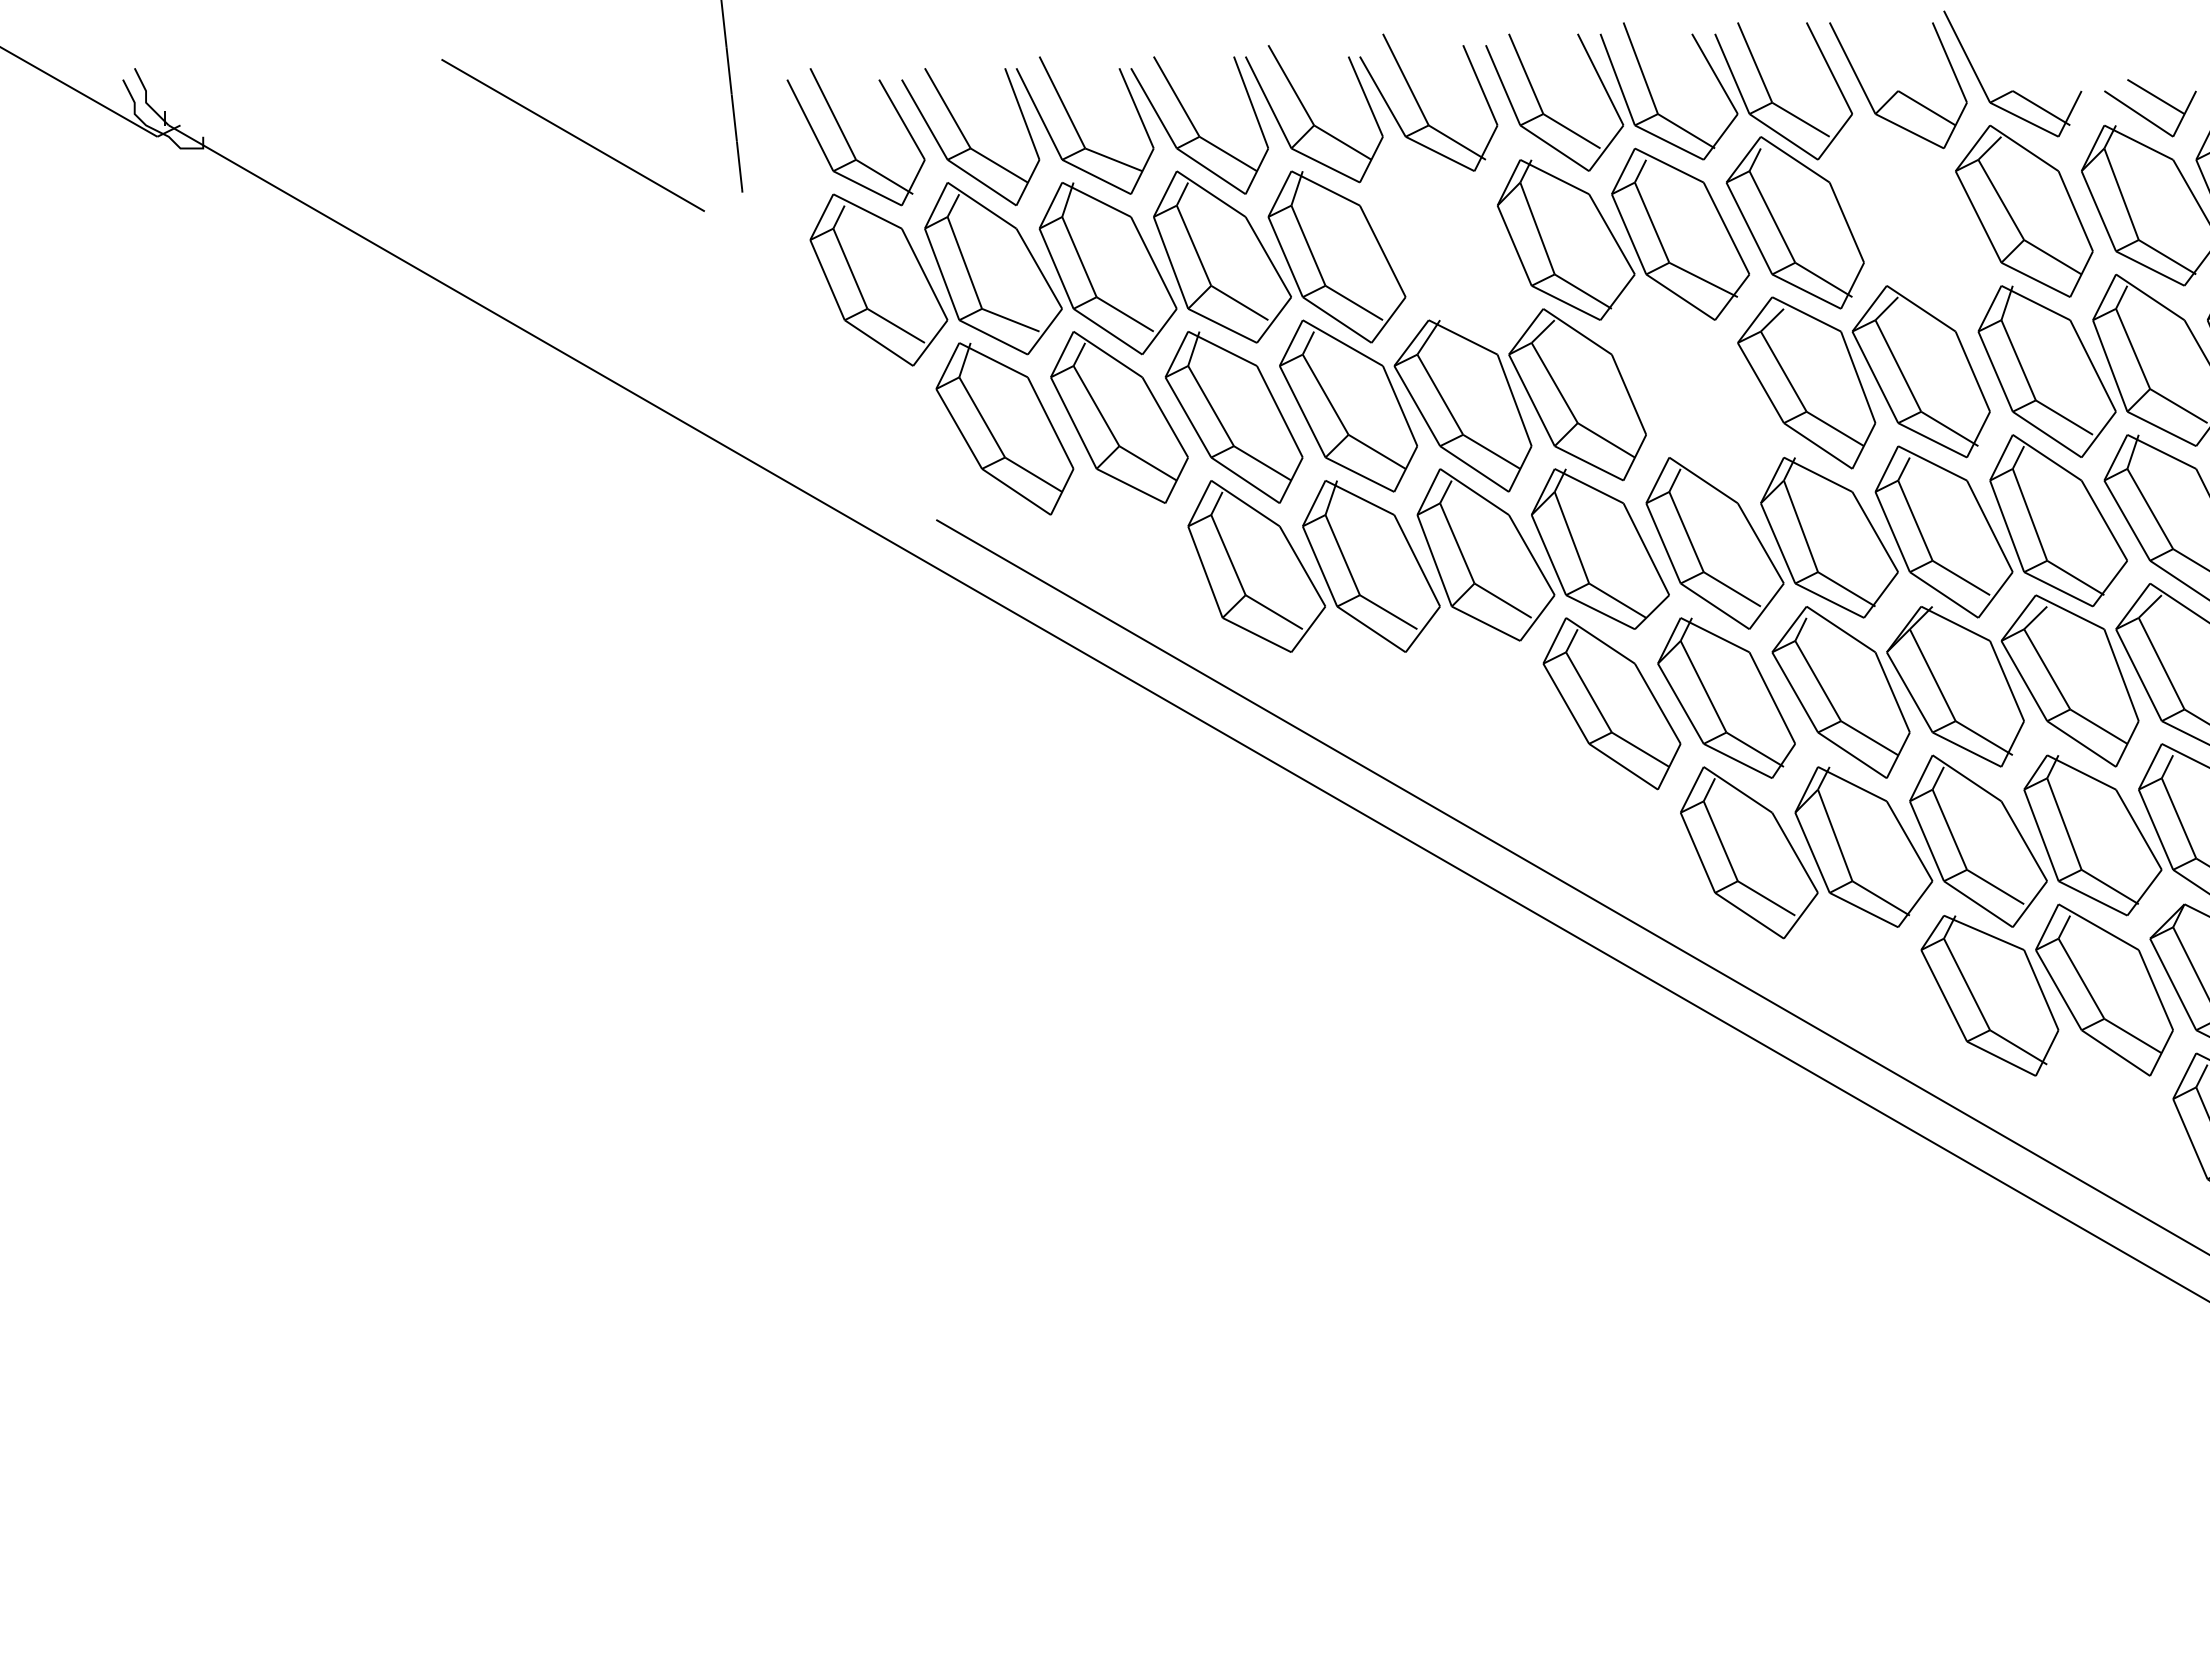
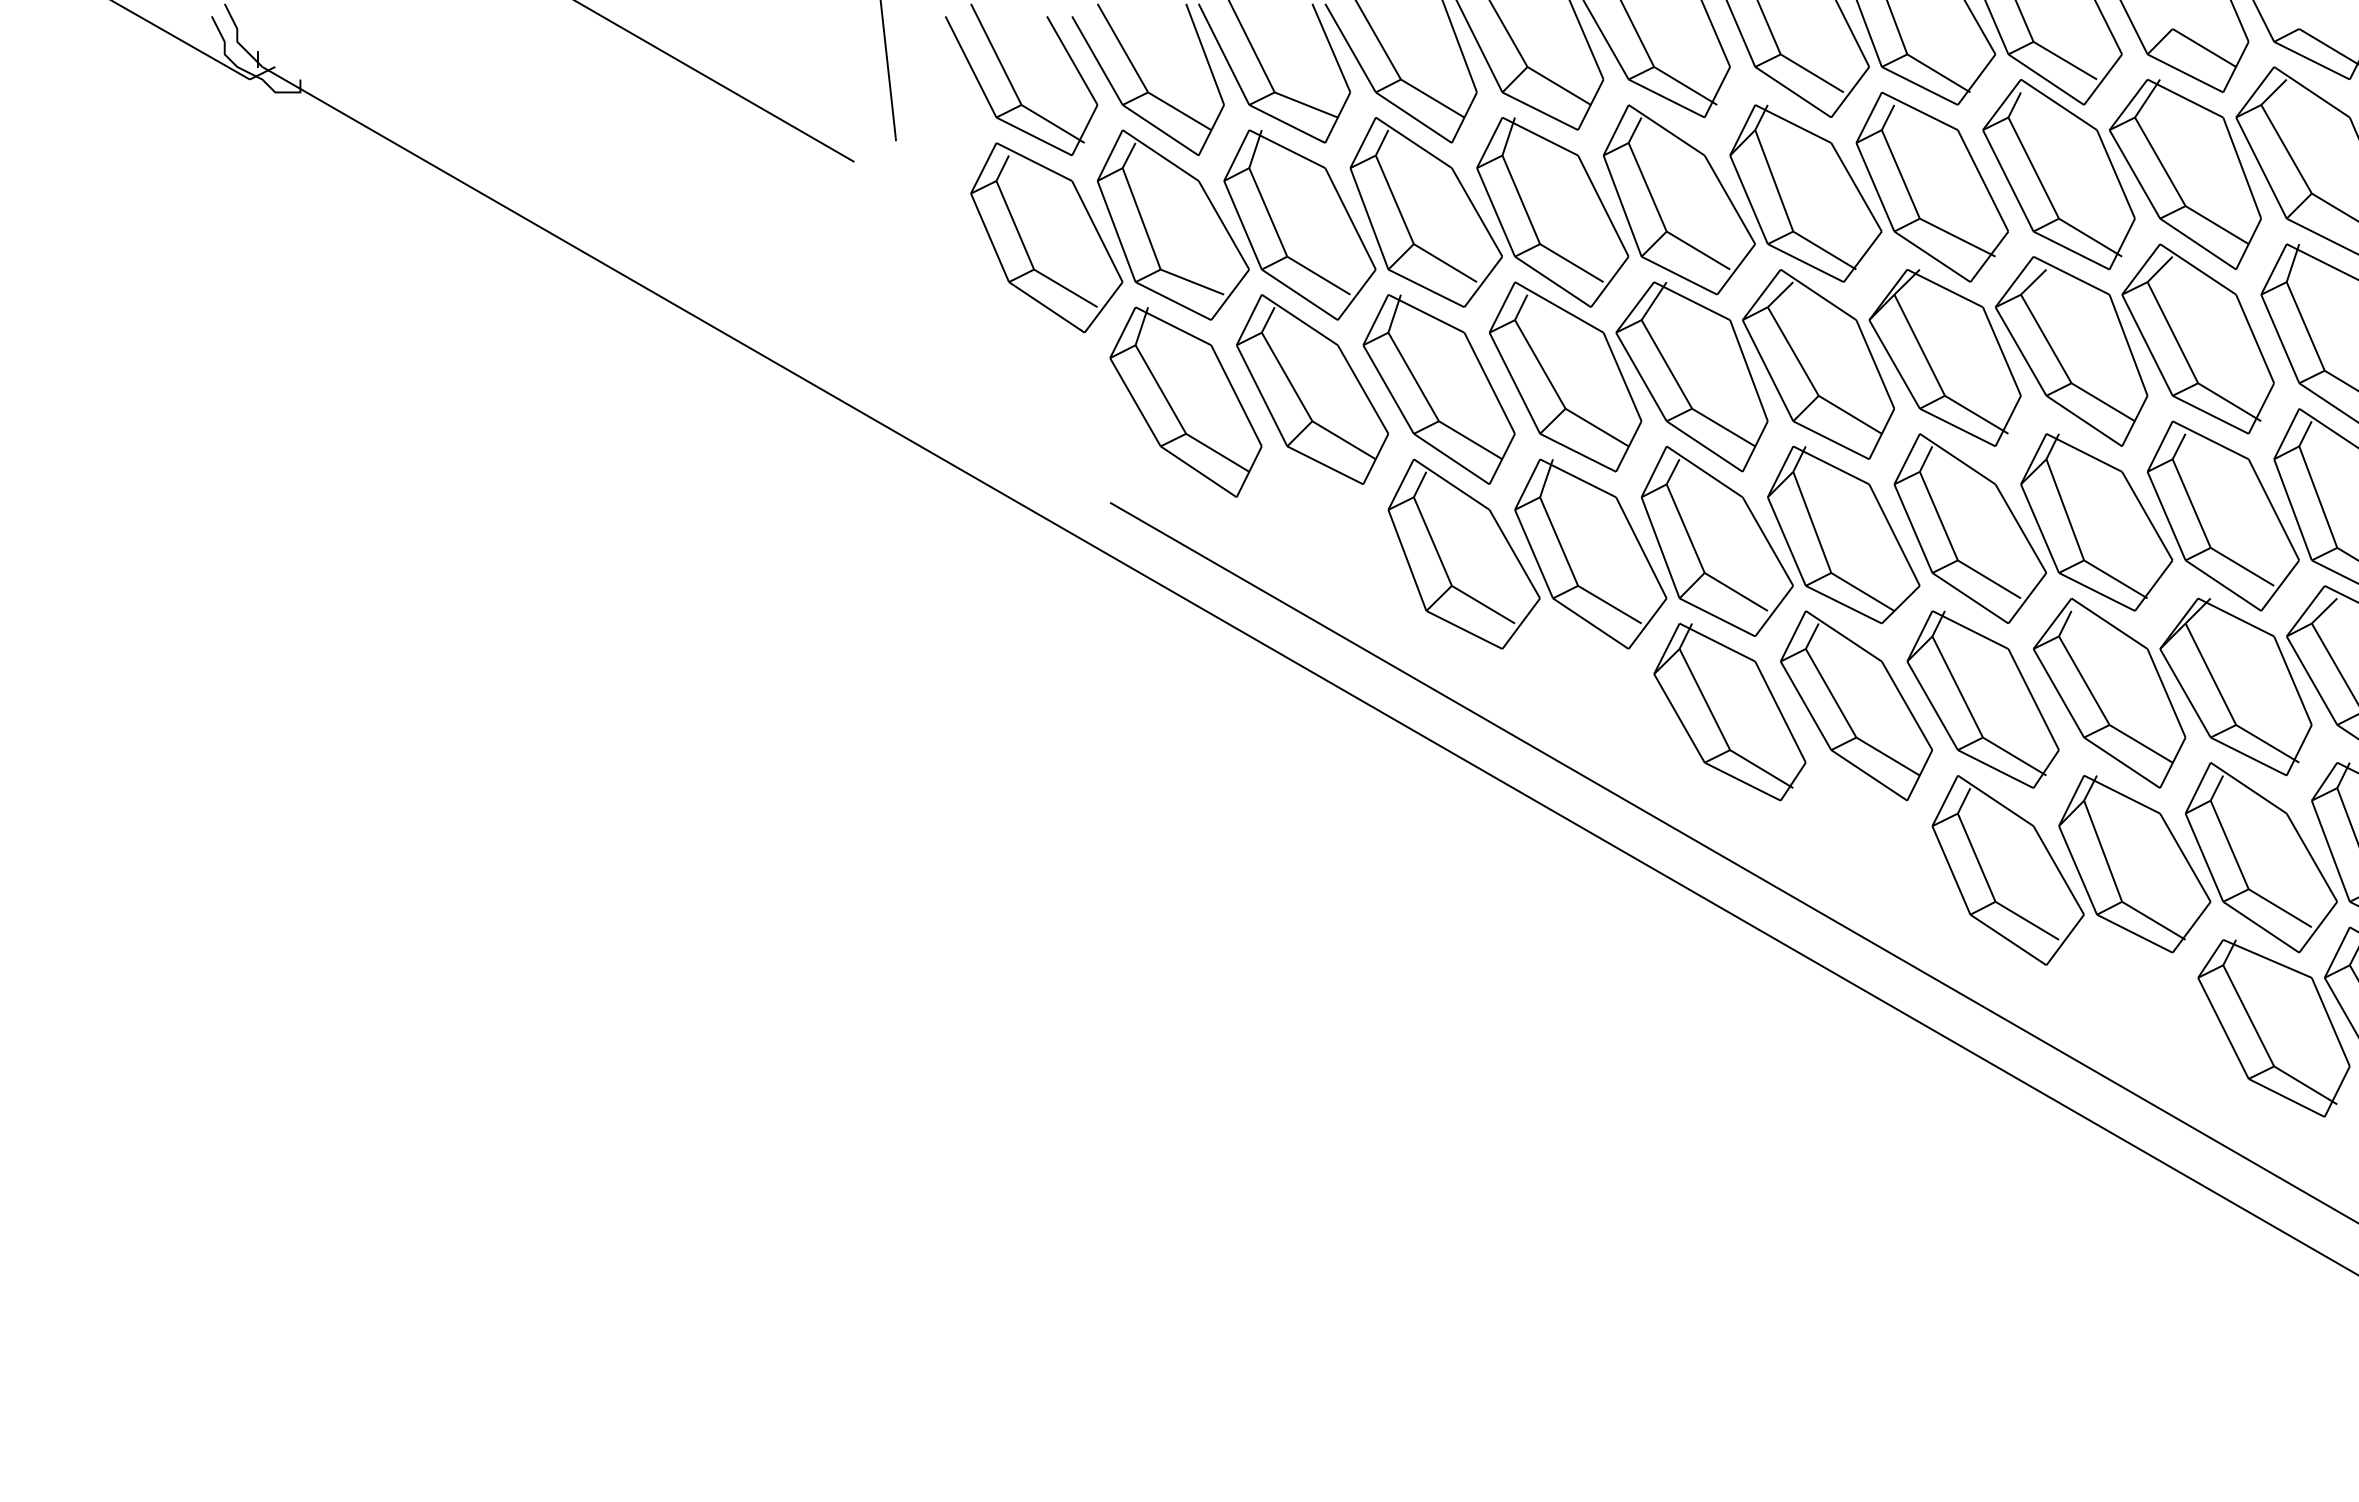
part: (1909, 222) -> (2185, 174), added
part: (1451, 245) -> (1679, 199), added
part: (1692, 388) -> (1945, 357), added
part: (1497, 709) -> (1730, 712), added

